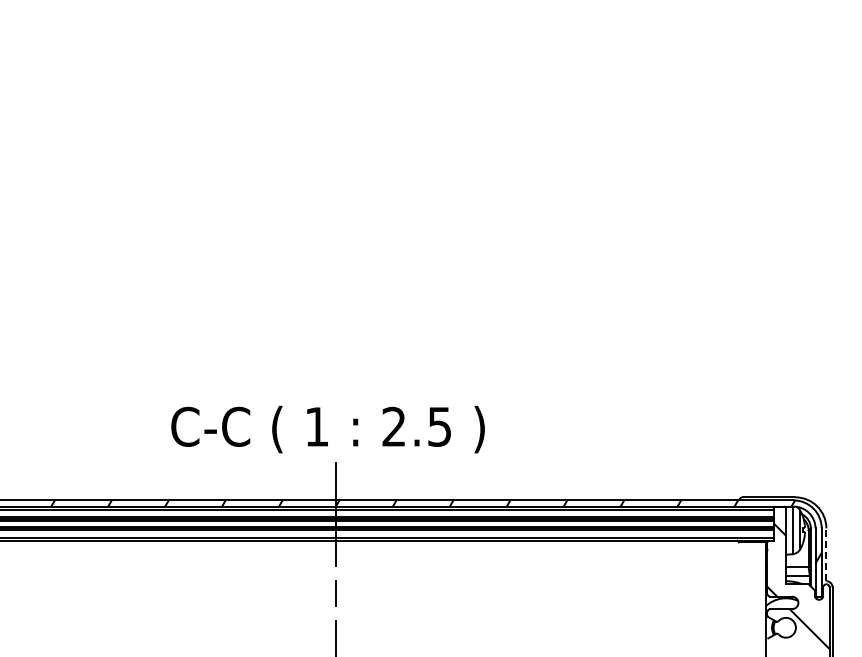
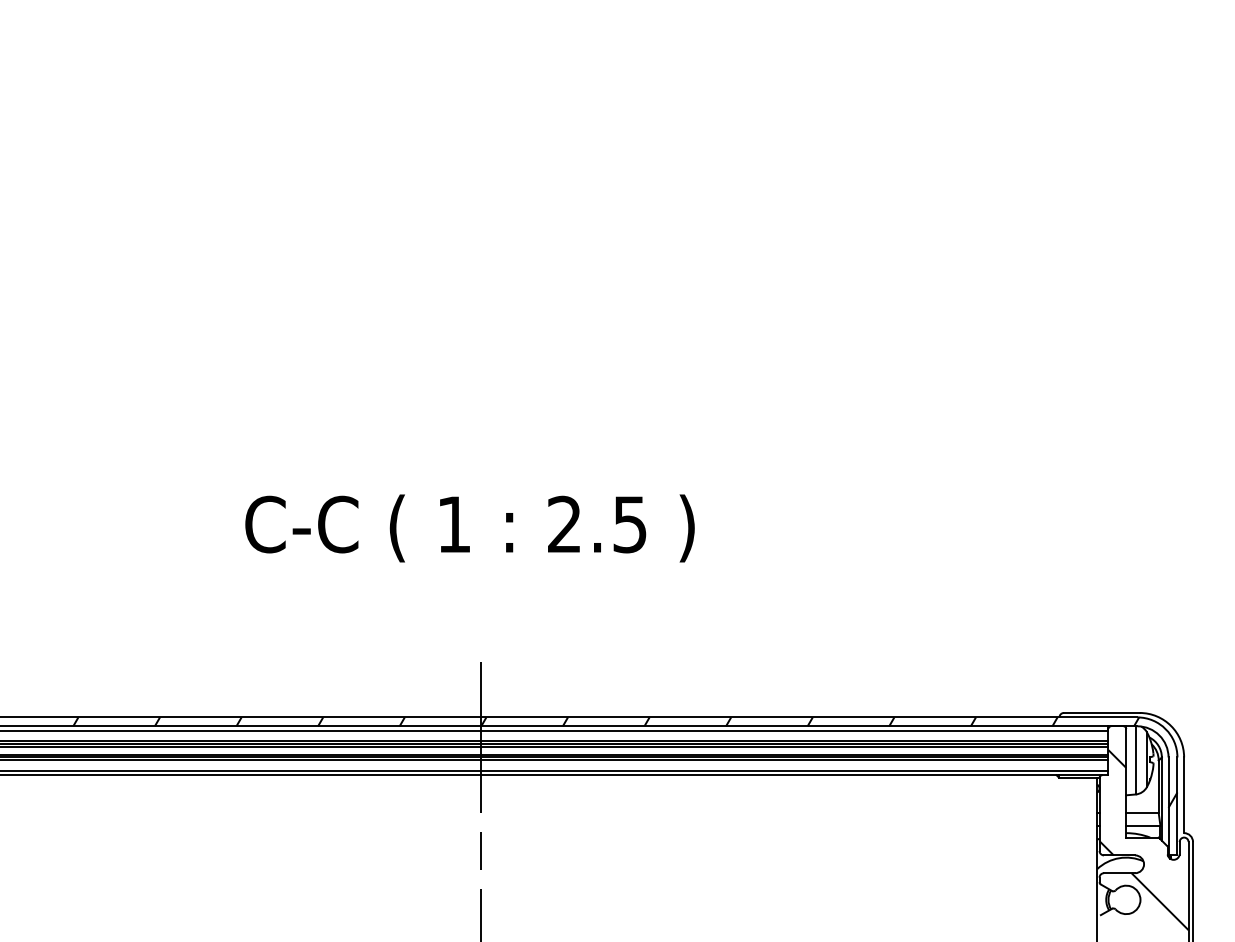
text: (327, 429) -> (469, 528), moved
line: (826, 554) -> (1184, 794), dashed -> solid

